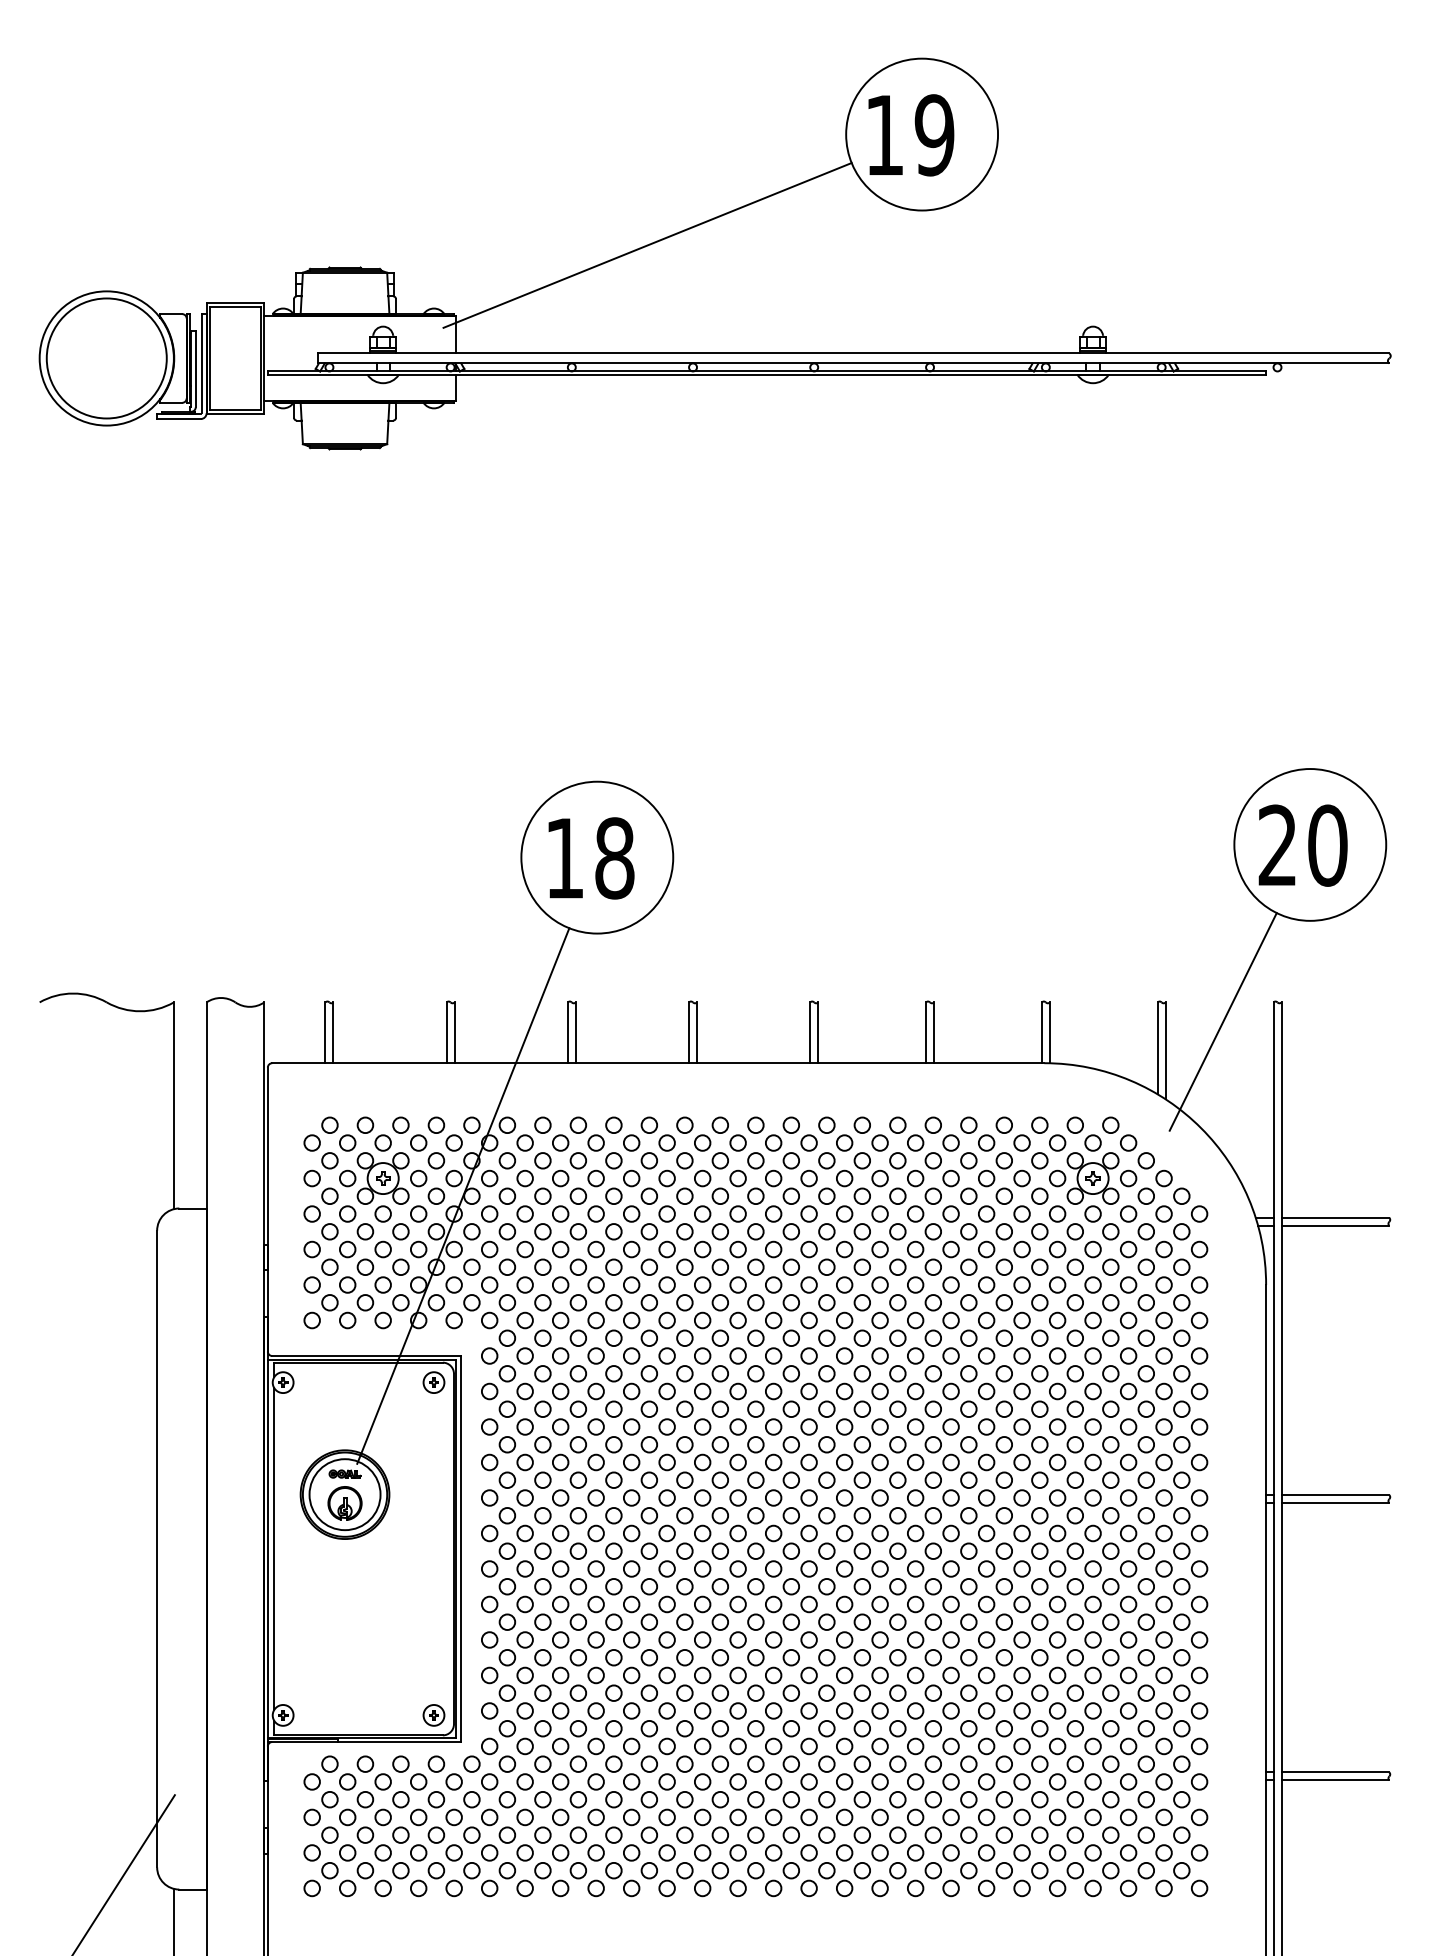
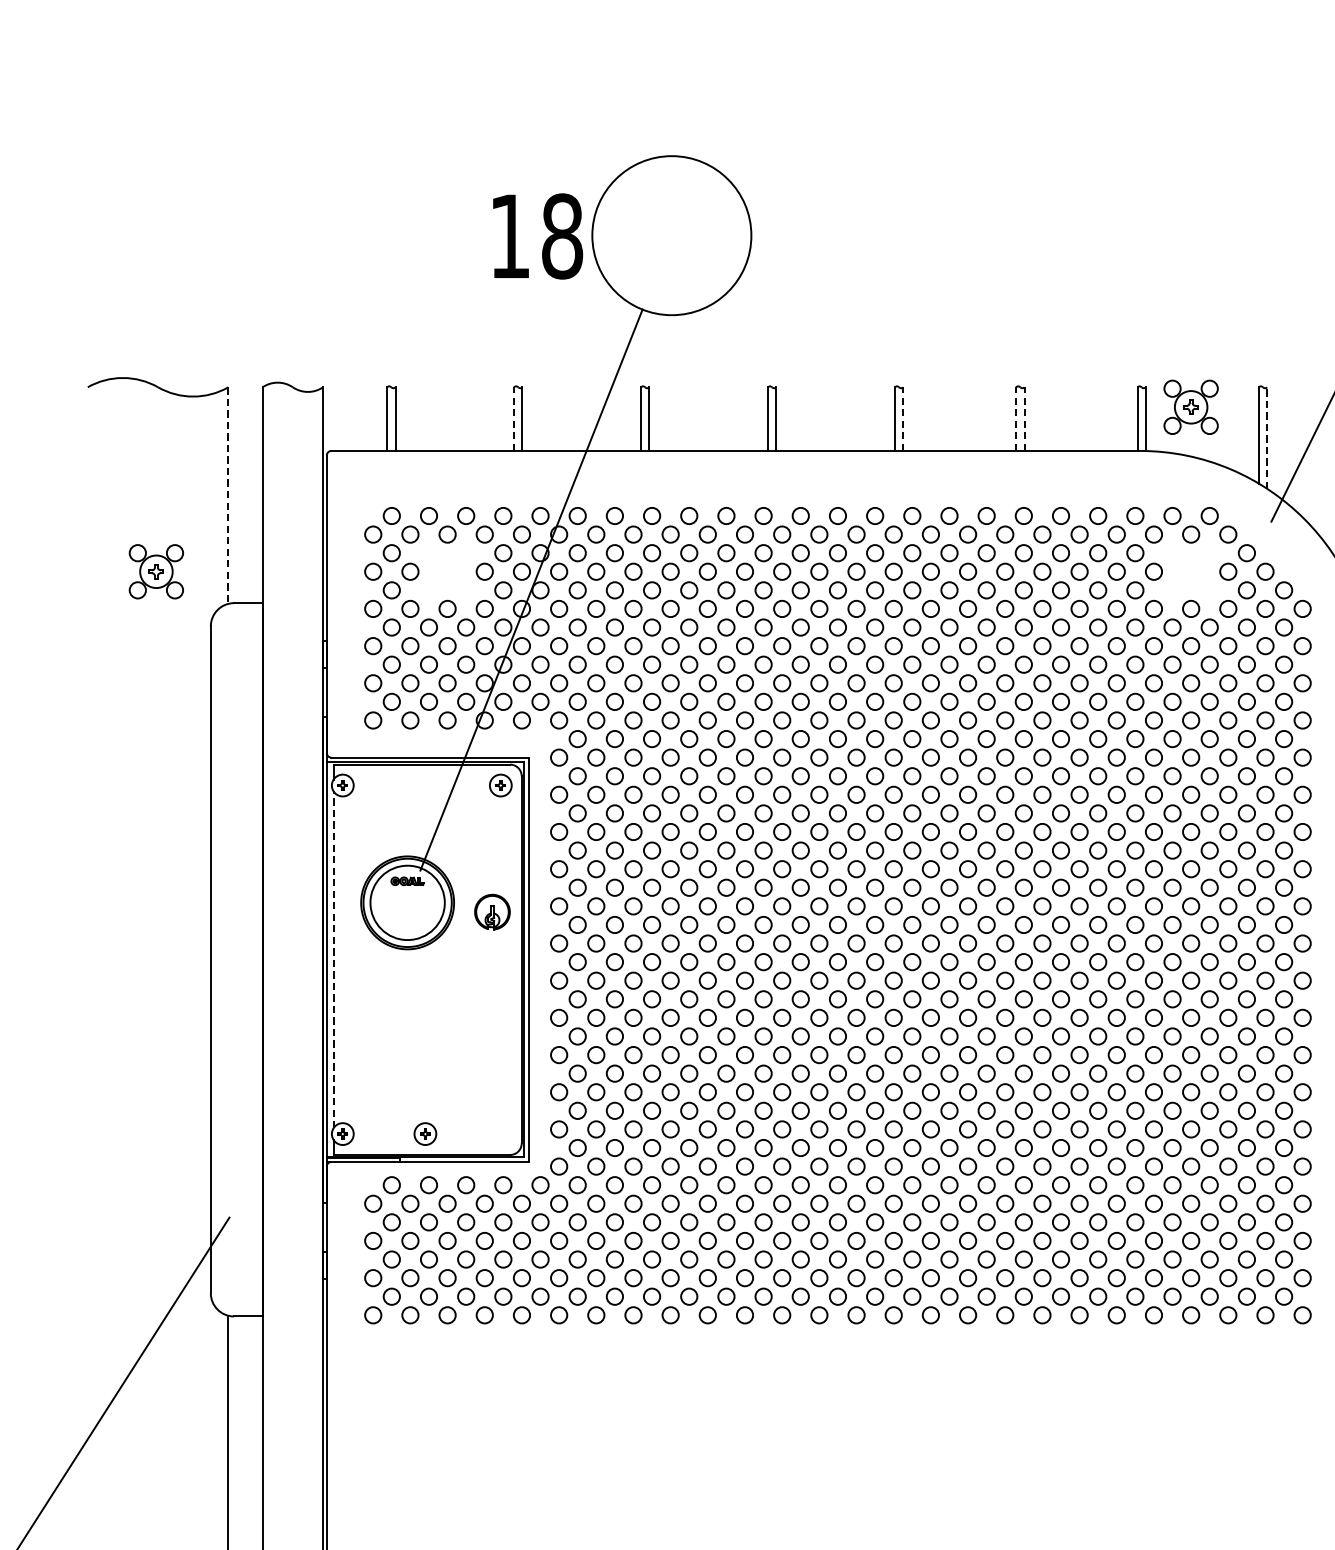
text: (591, 858) -> (537, 236), moved
line: (446, 1032) -> (513, 418), solid -> dashed
line: (818, 1032) -> (903, 418), solid -> dashed
line: (926, 1032) -> (1016, 418), solid -> dashed
line: (934, 1032) -> (1025, 418), solid -> dashed
line: (1165, 1050) -> (1266, 437), solid -> dashed
line: (173, 1106) -> (227, 496), solid -> dashed
part: (382, 1178) -> (155, 571), moved
part: (1092, 1178) -> (1190, 407), moved
part: (344, 1503) -> (491, 912), moved
line: (274, 1549) -> (333, 960), solid -> dashed
part: (433, 1715) -> (424, 1134), moved

